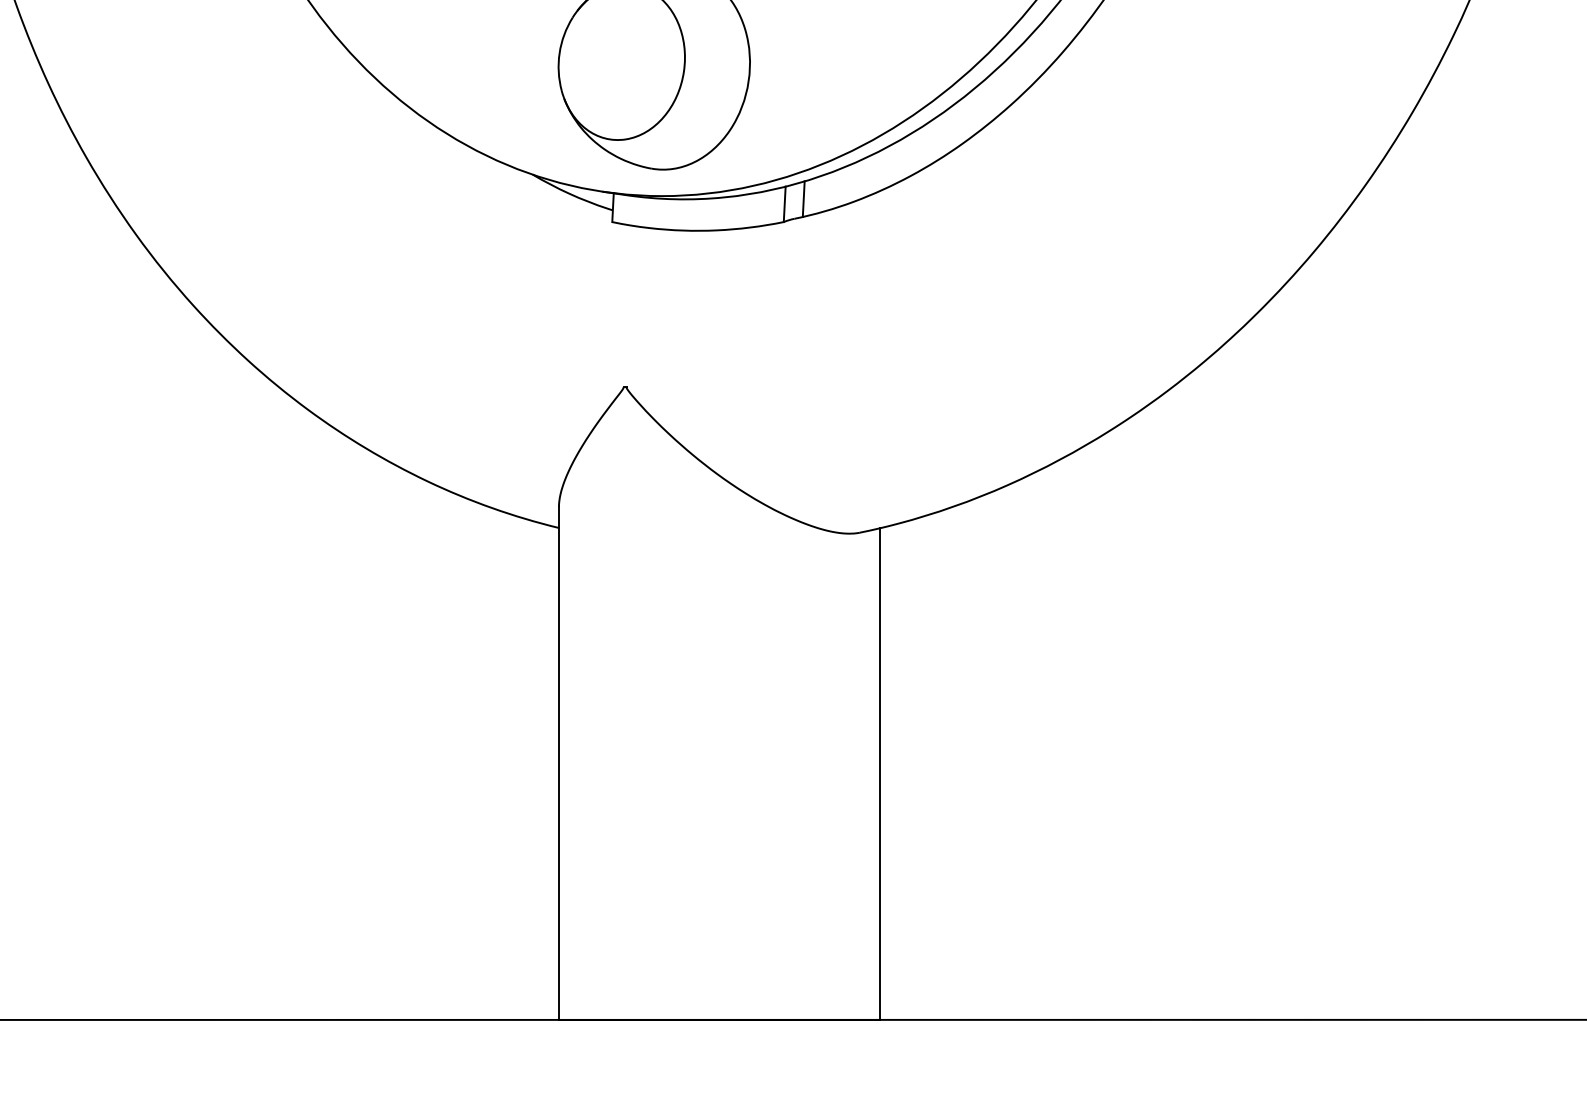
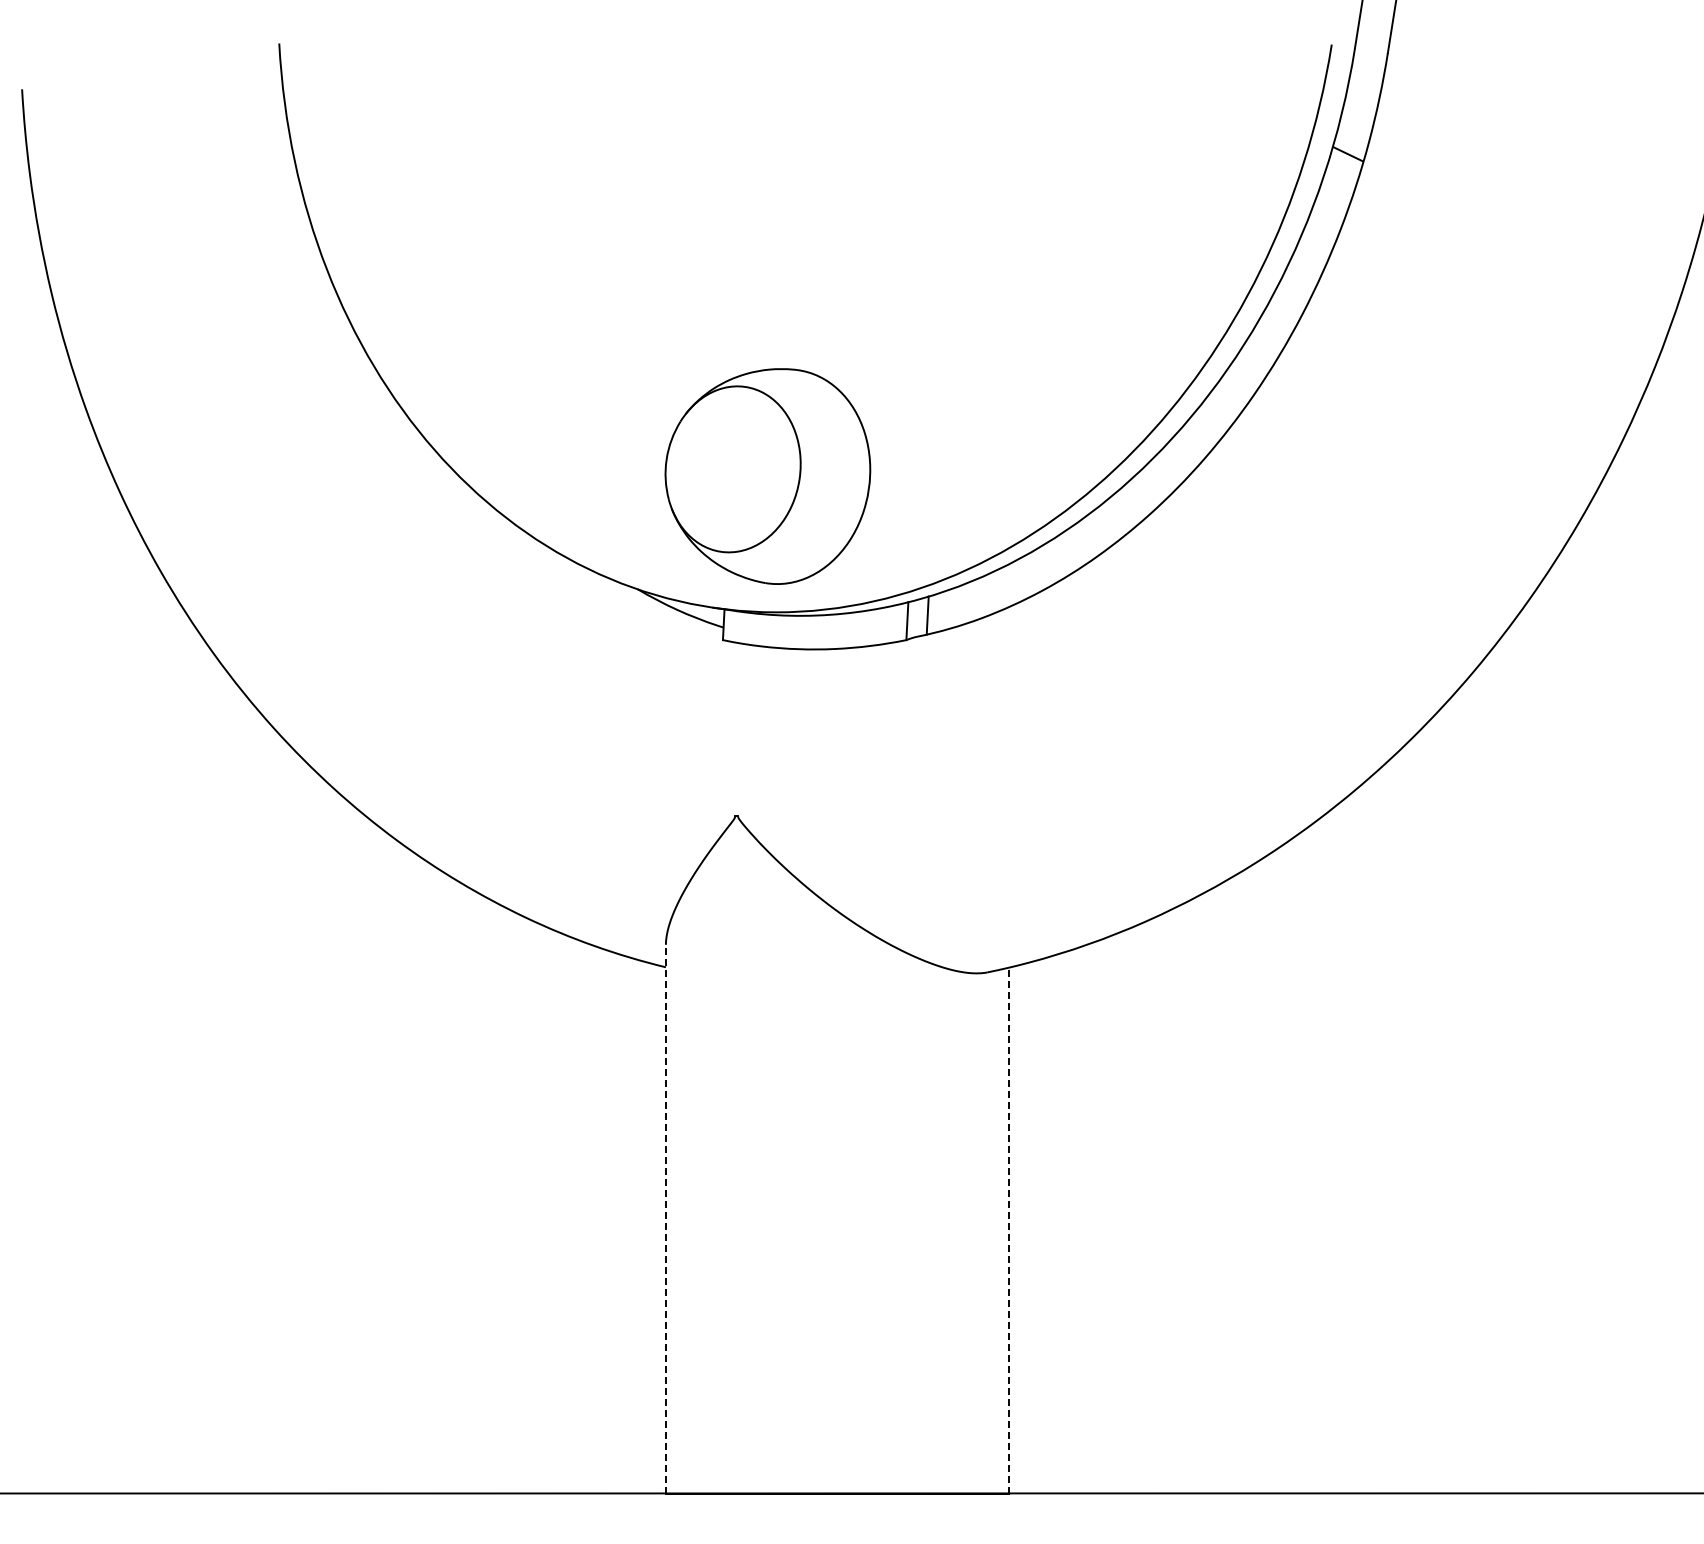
line: (558, 762) -> (665, 1218), solid -> dashed
line: (879, 774) -> (1008, 1230), solid -> dashed

